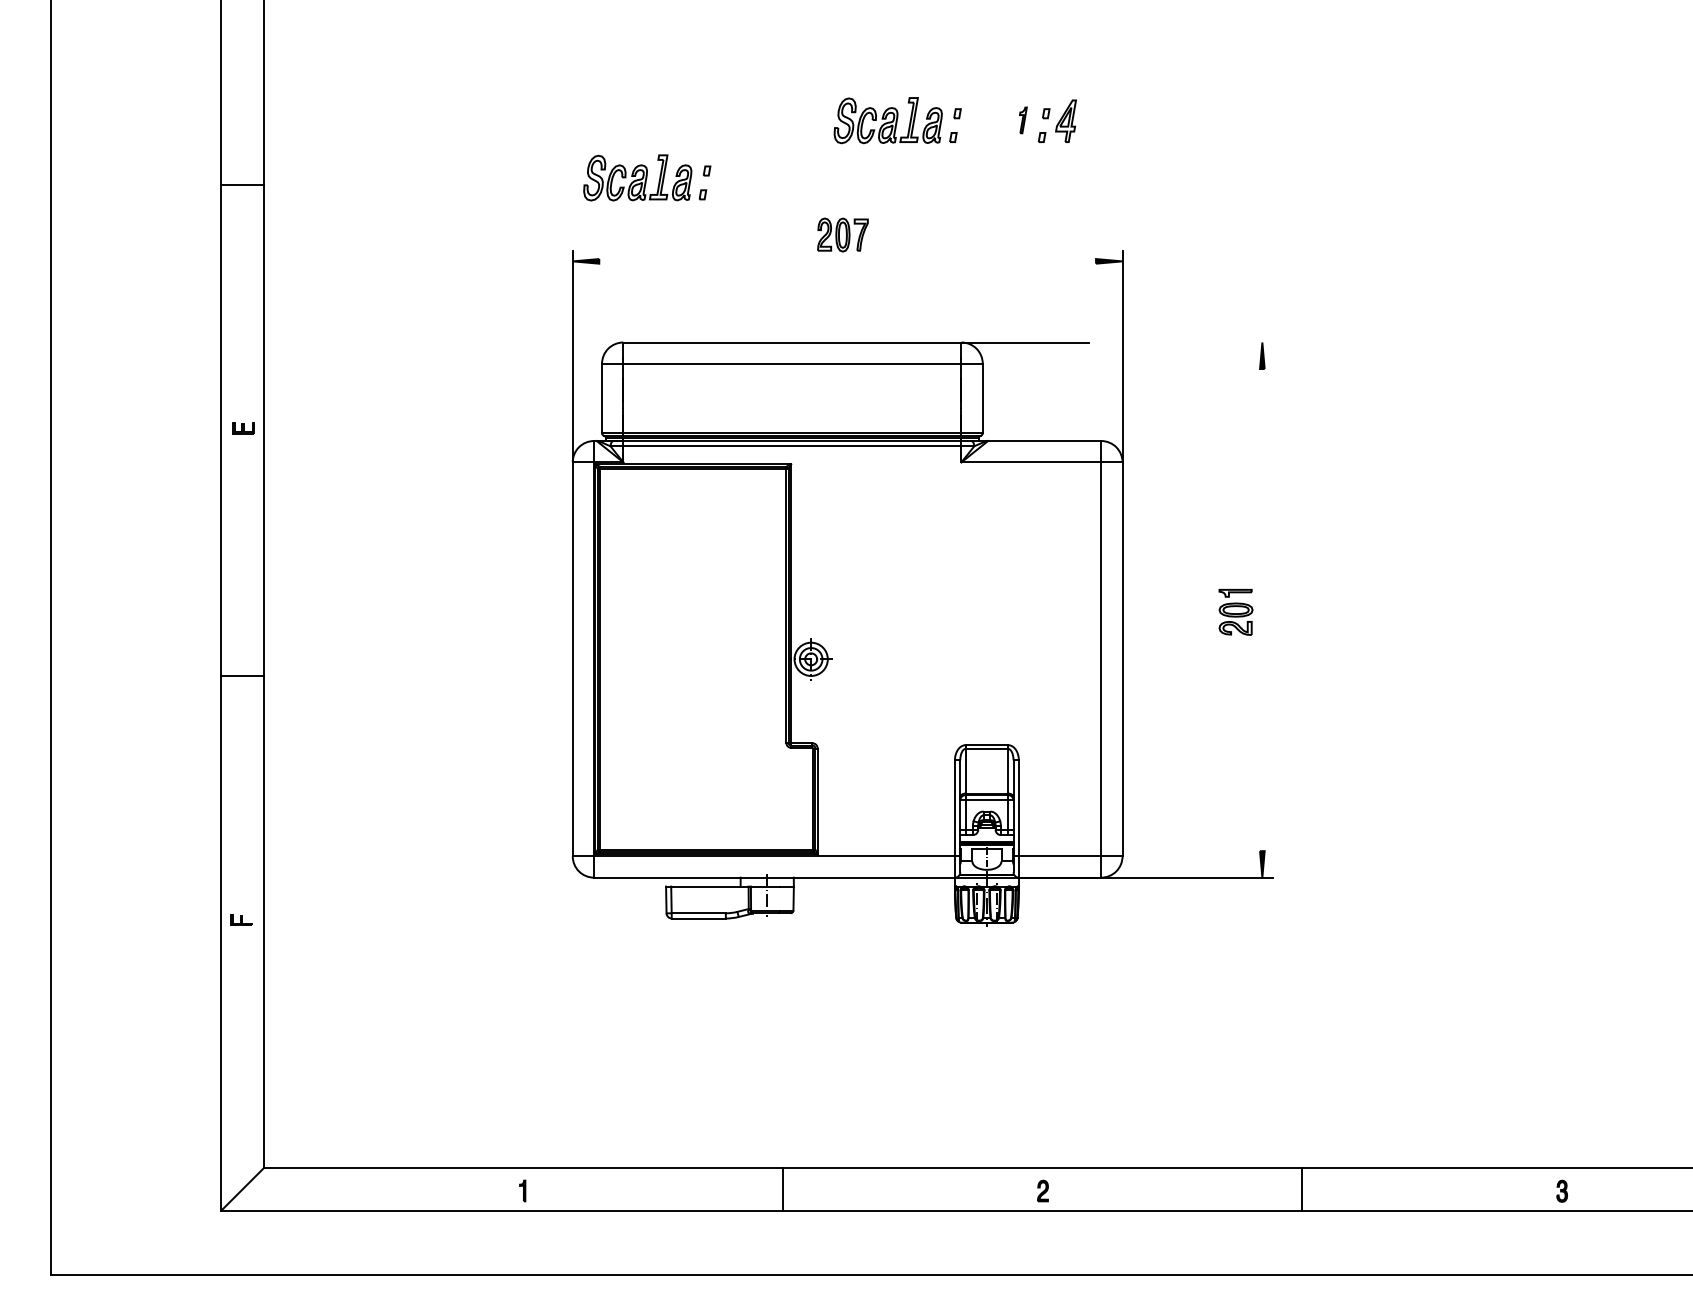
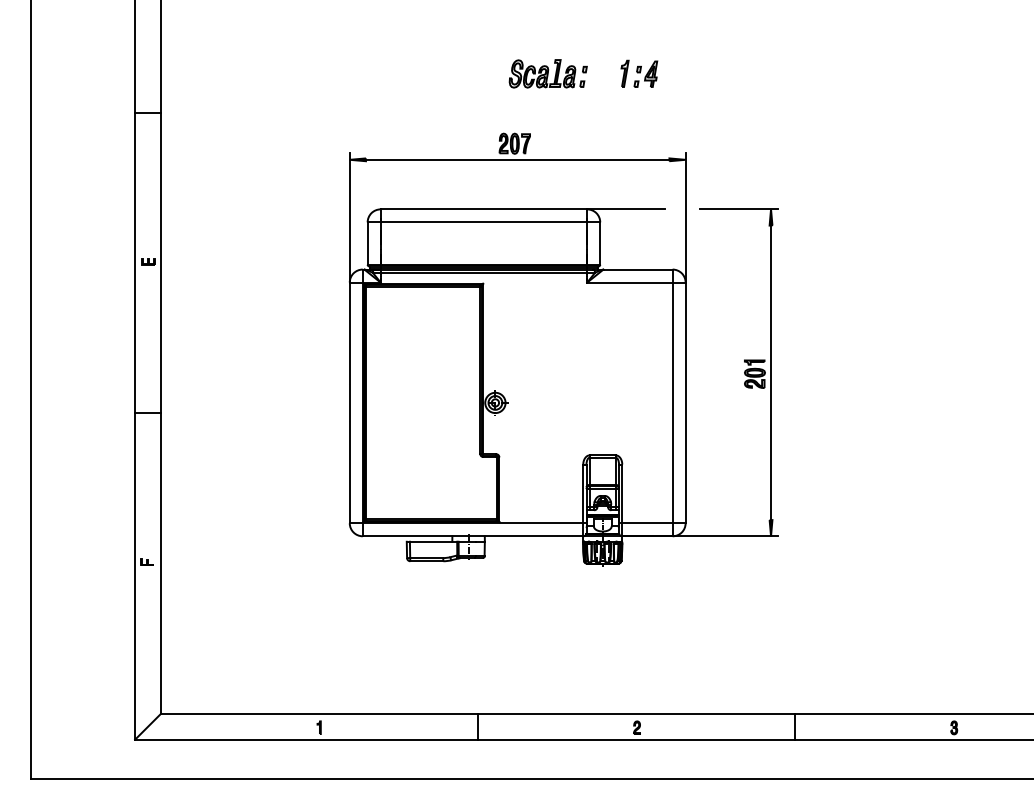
part: (1022, 120) -> (624, 73), size x1.67
part: (645, 177) -> (394, 108), removed
line: (847, 260) -> (517, 159), added
line: (1209, 342) -> (738, 209), added
line: (1263, 609) -> (771, 372), added

